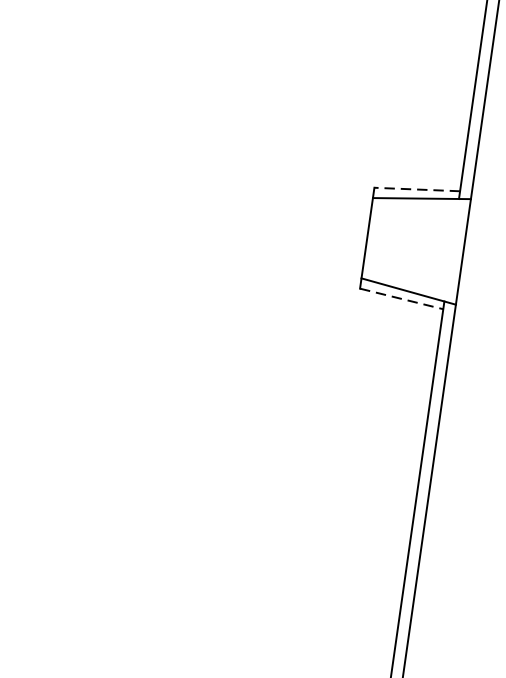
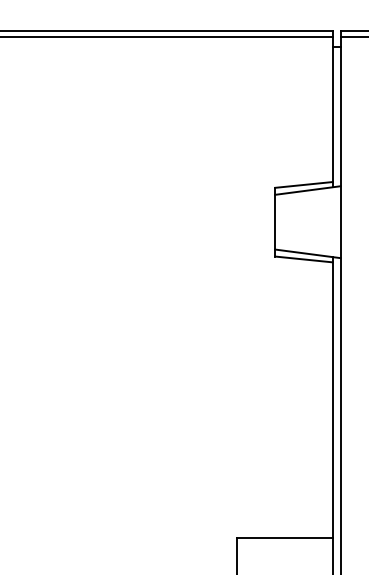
line: (416, 188) -> (303, 184), dashed -> solid
line: (401, 298) -> (303, 259), dashed -> solid

